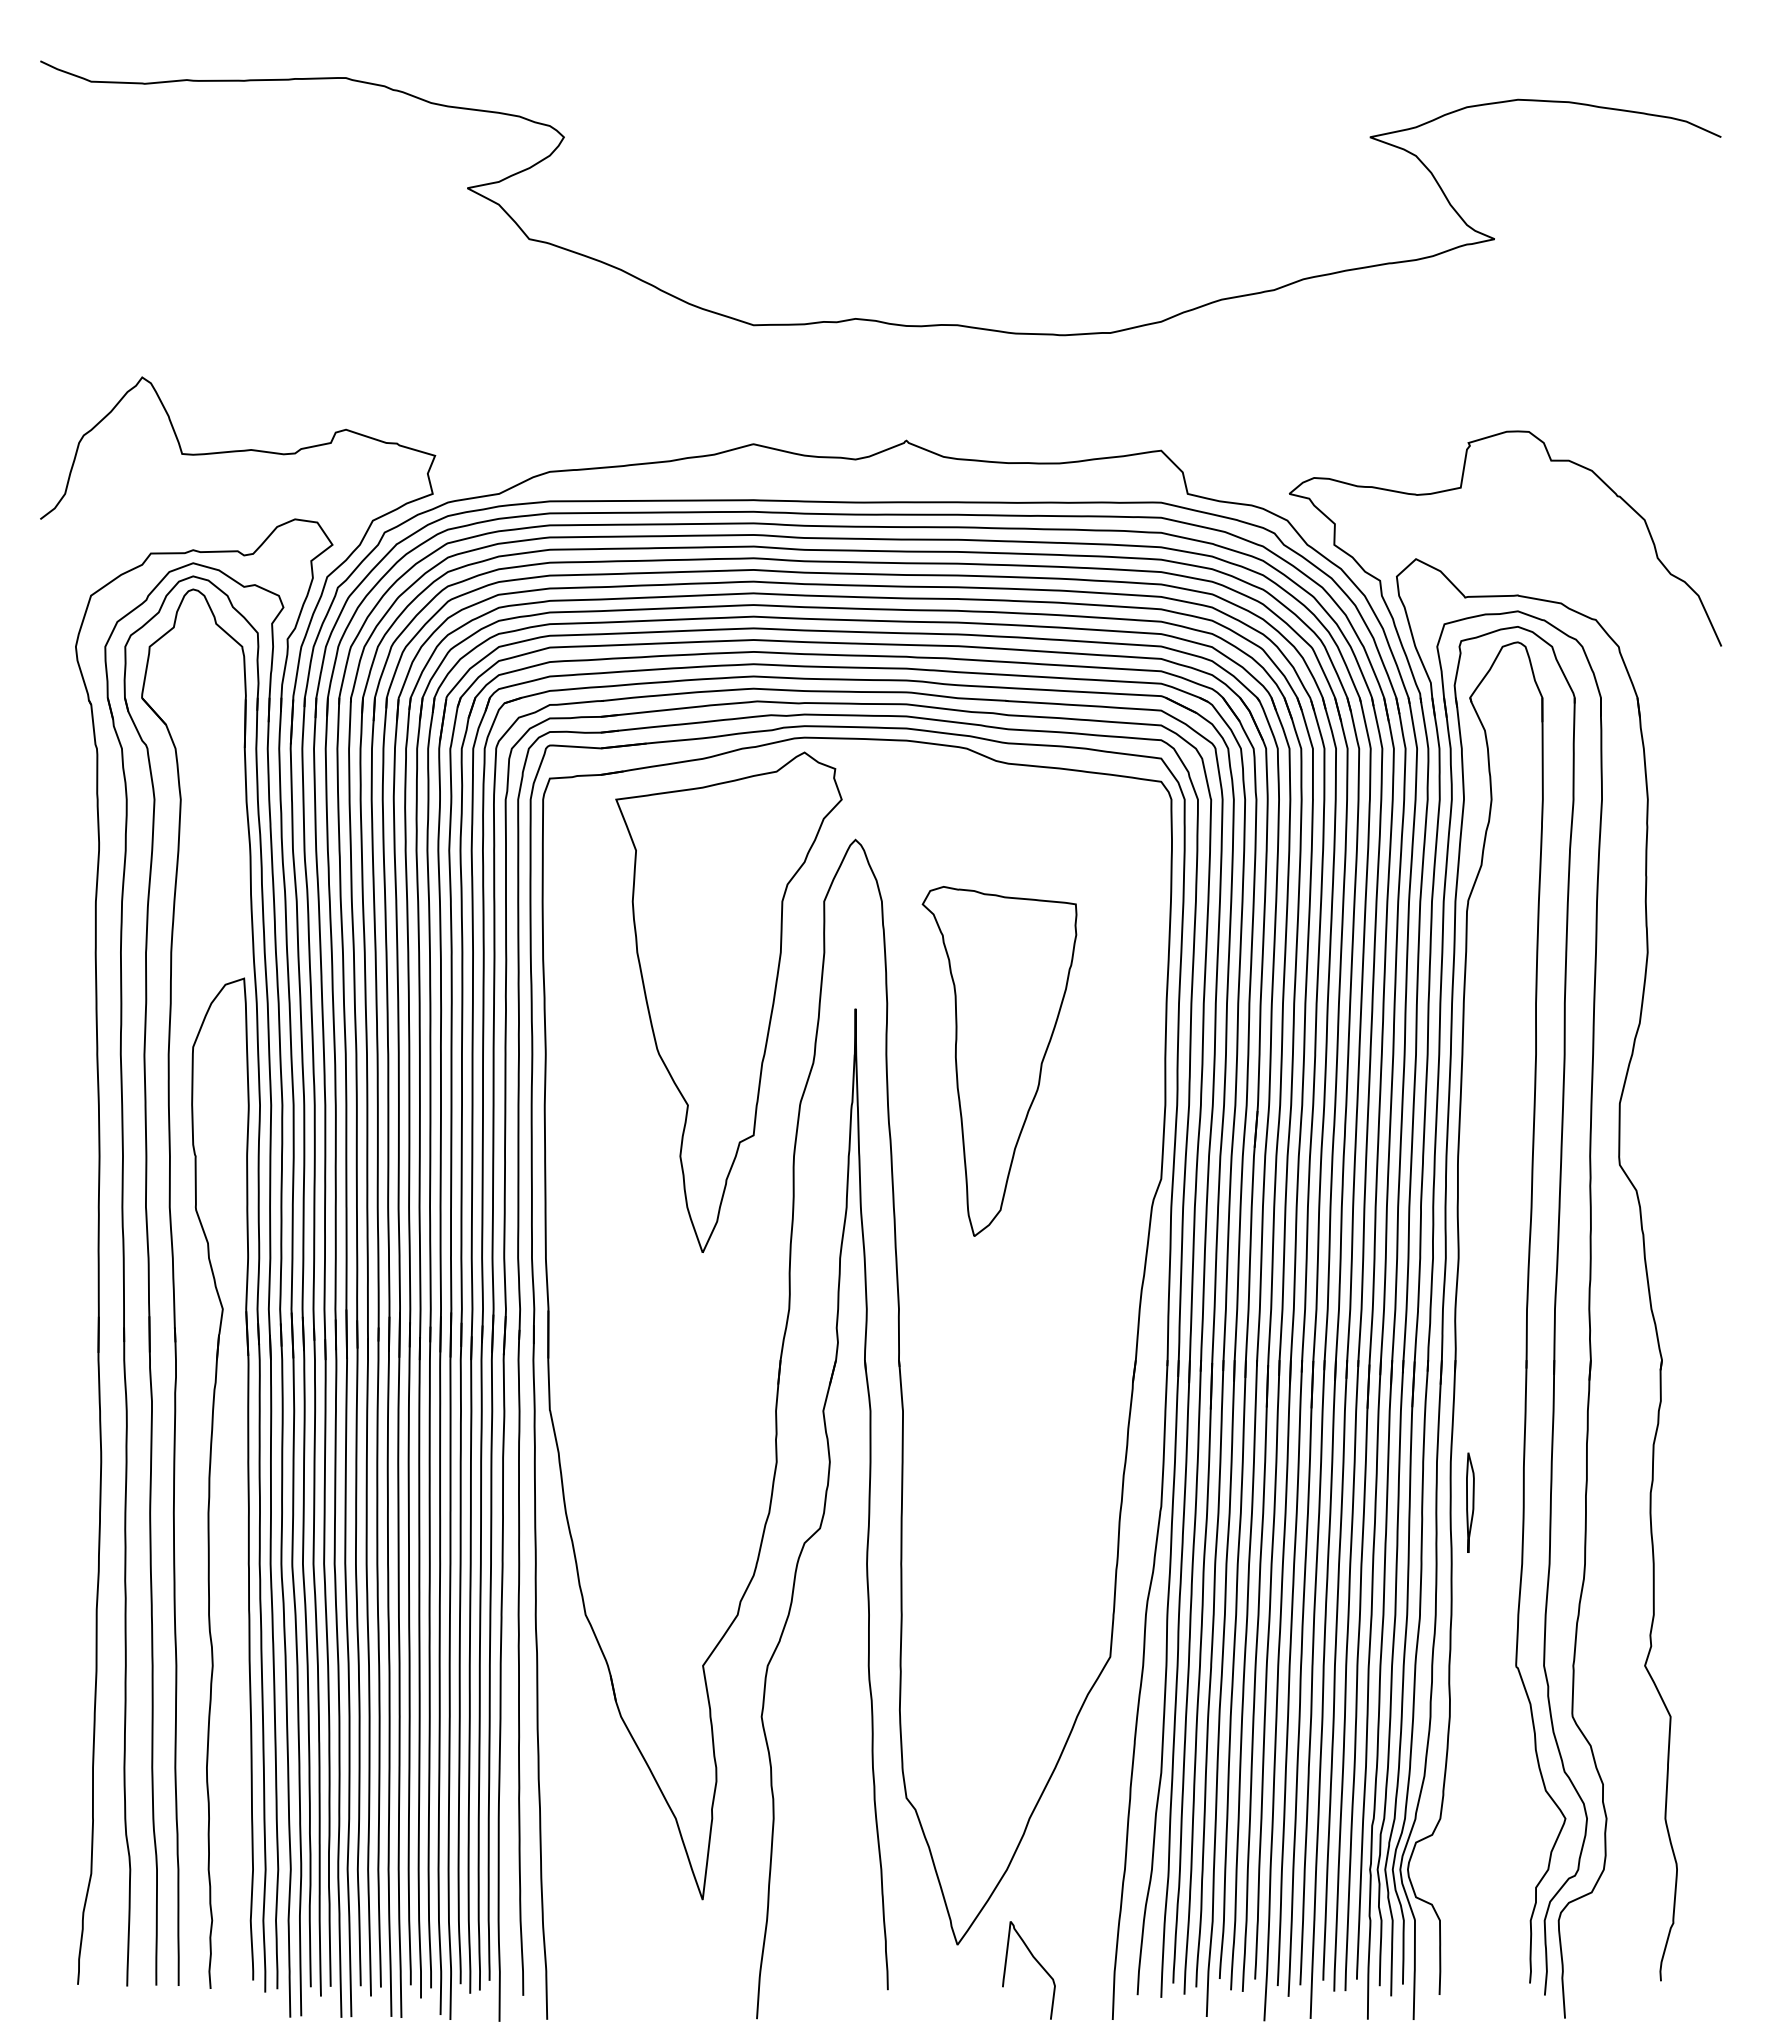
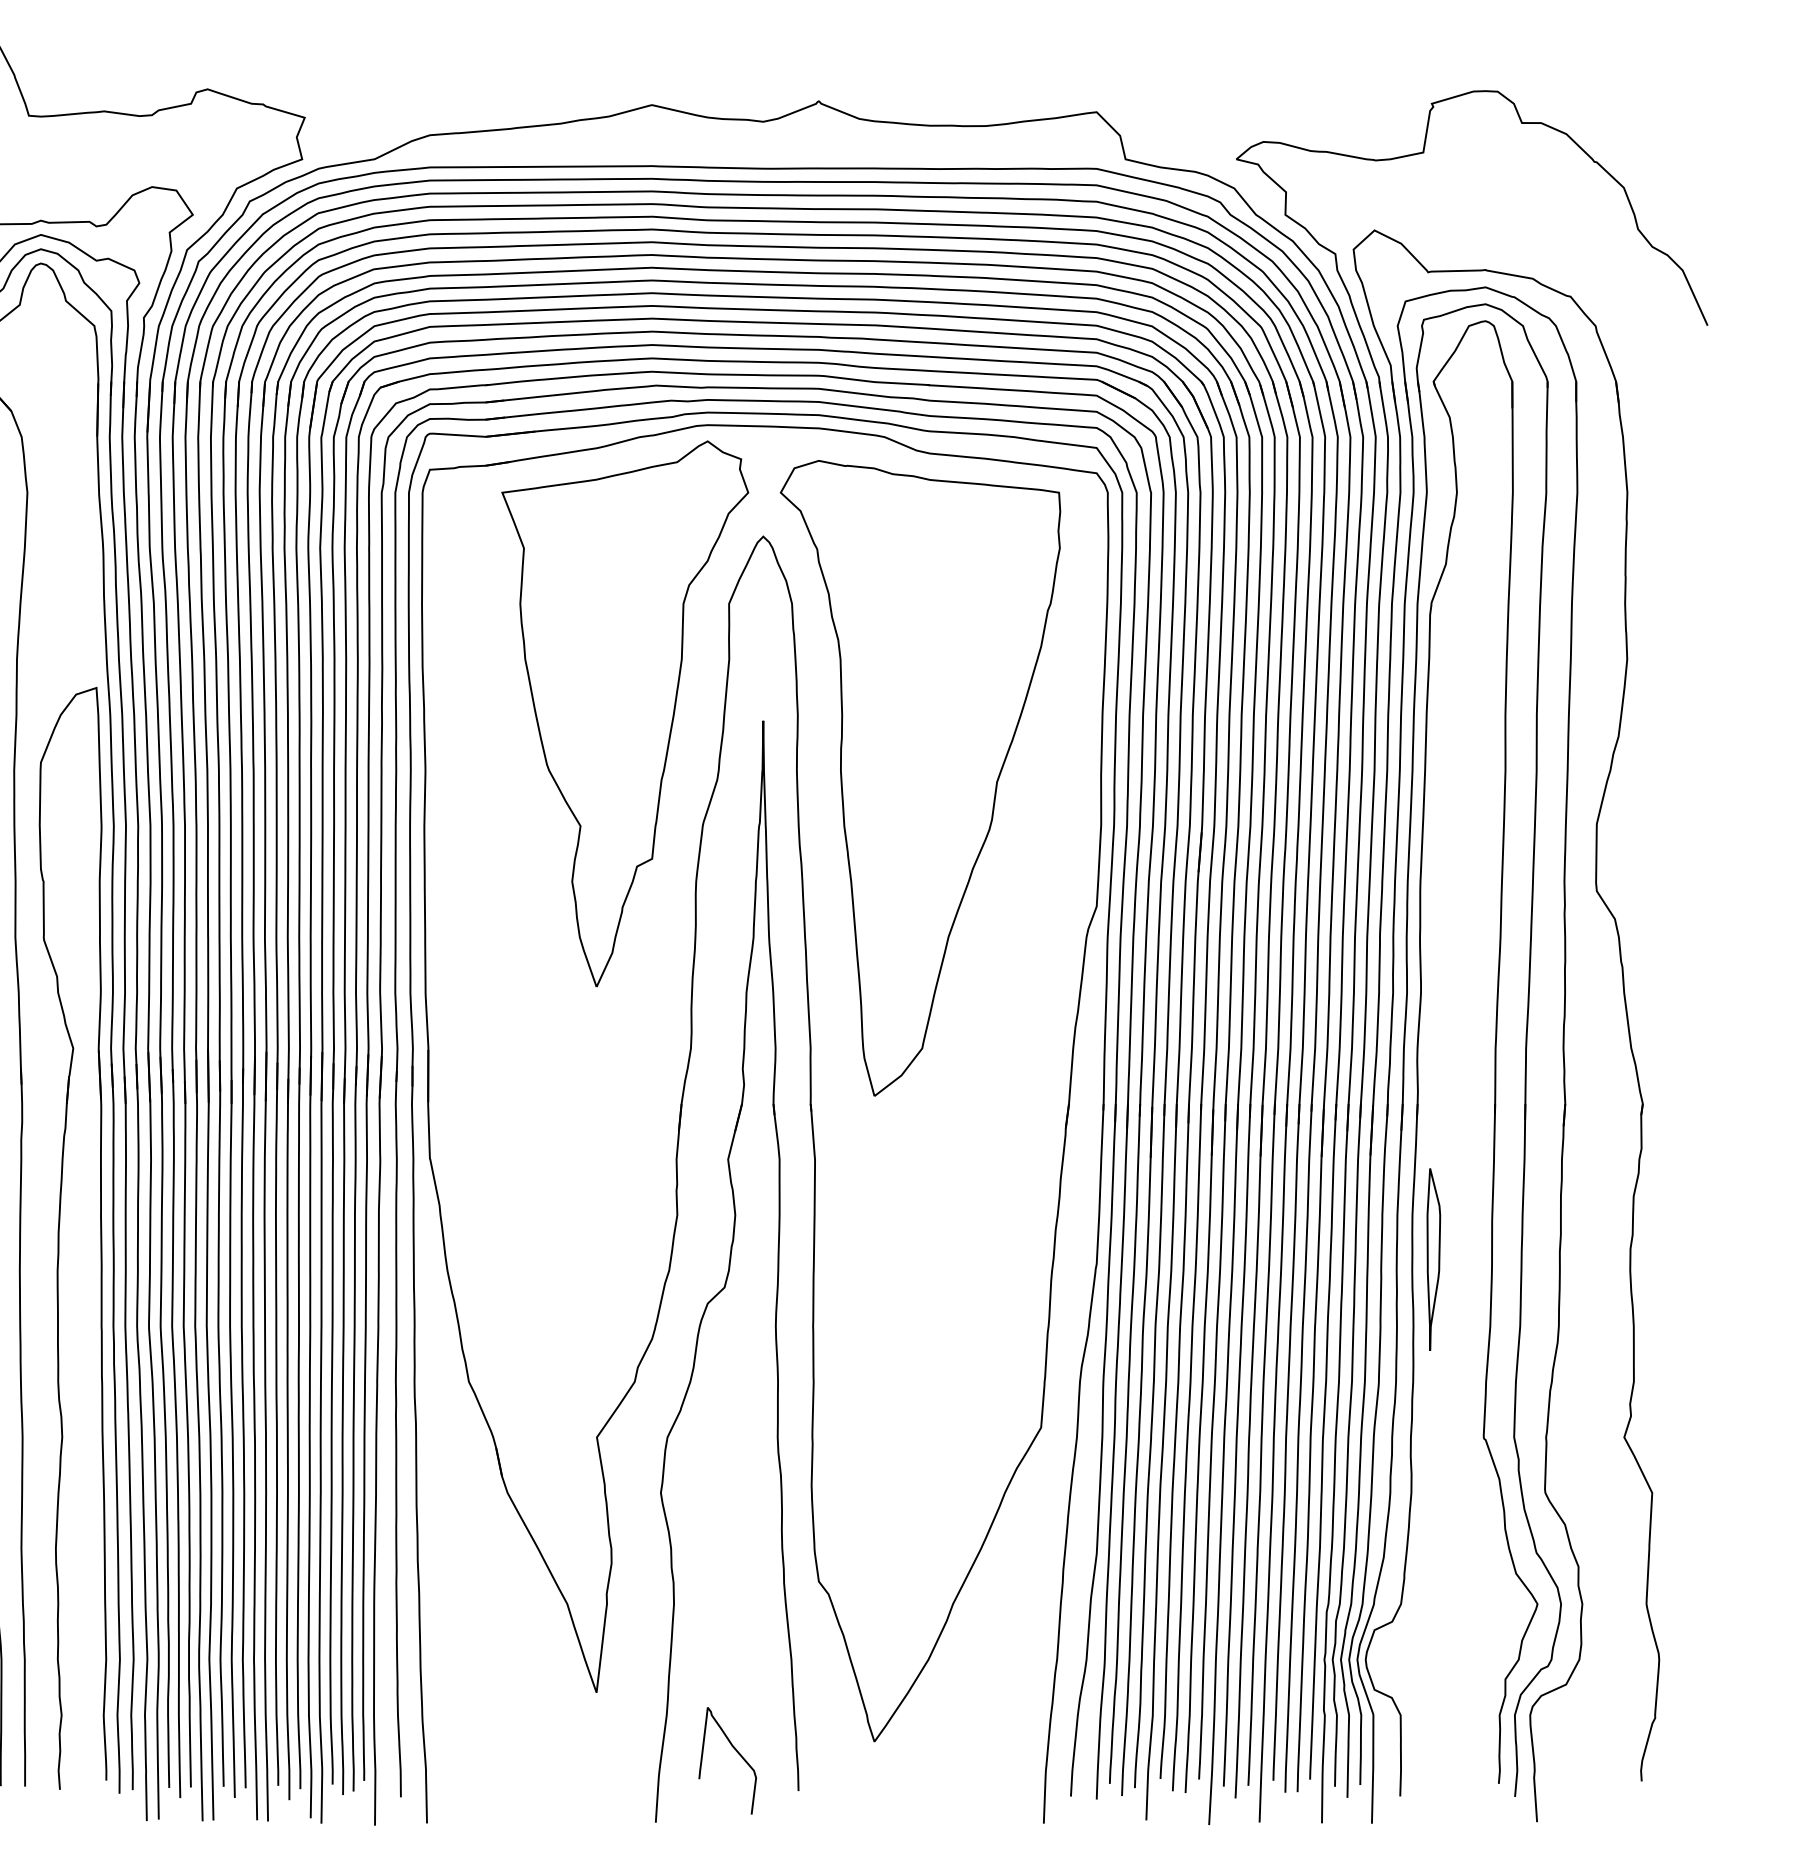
part: (999, 1061) -> (920, 778), size x1.67
part: (1470, 1502) -> (1433, 1259), size x1.67
curve: (1037, 1963) -> (737, 1753), moved

